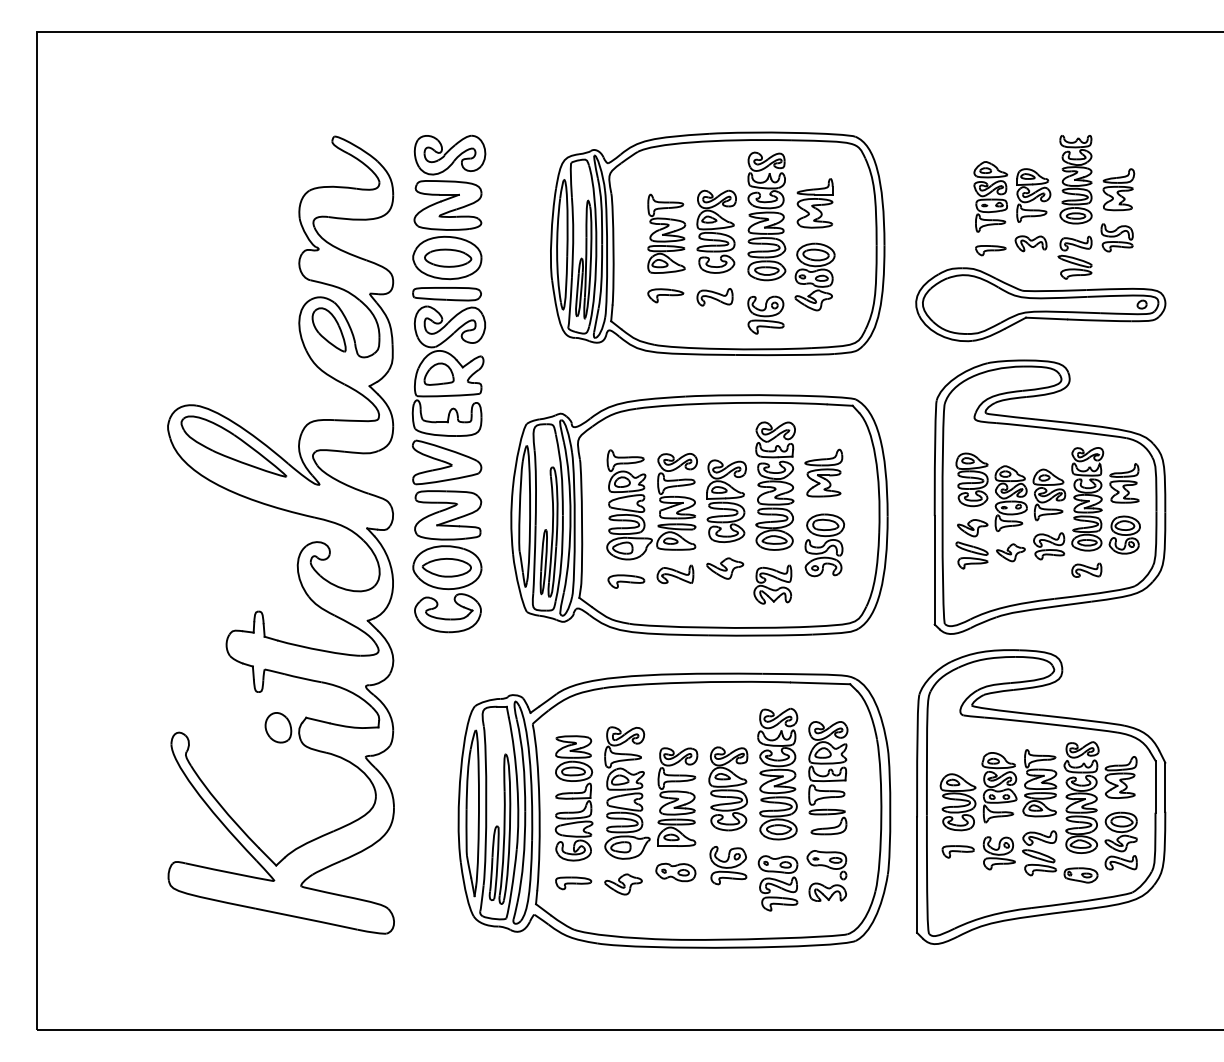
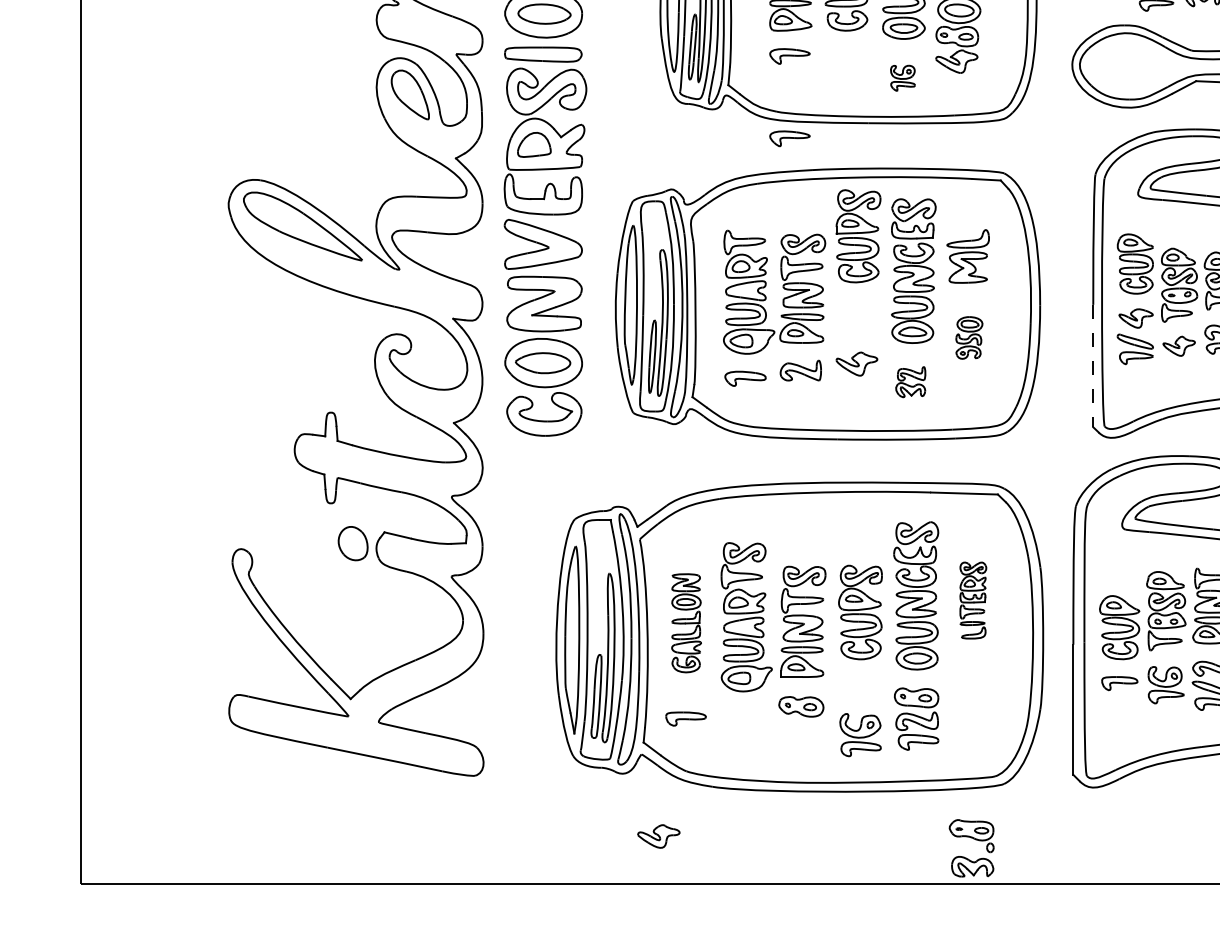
part: (714, 297) -> (844, 58), removed
part: (765, 314) -> (902, 77), size x0.6
part: (665, 368) -> (789, 138), added
part: (726, 500) -> (858, 235), moved
part: (824, 545) -> (968, 338), size x0.6
line: (934, 570) -> (1093, 366), solid -> dashed
part: (772, 584) -> (910, 382), size x0.7
part: (828, 778) -> (973, 600), size x0.6
part: (573, 798) -> (685, 623), size x0.7
part: (728, 865) -> (860, 735), moved
part: (829, 868) -> (974, 839), moved
part: (623, 884) -> (658, 836), moved

